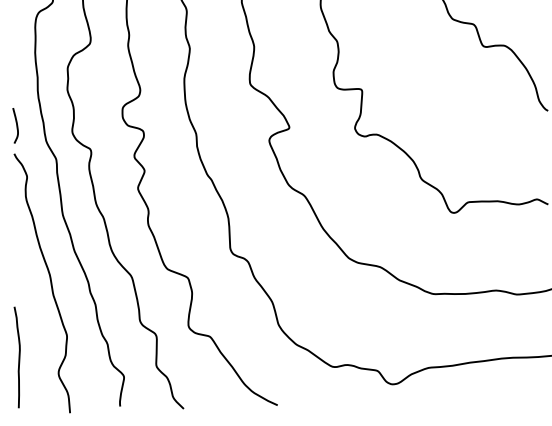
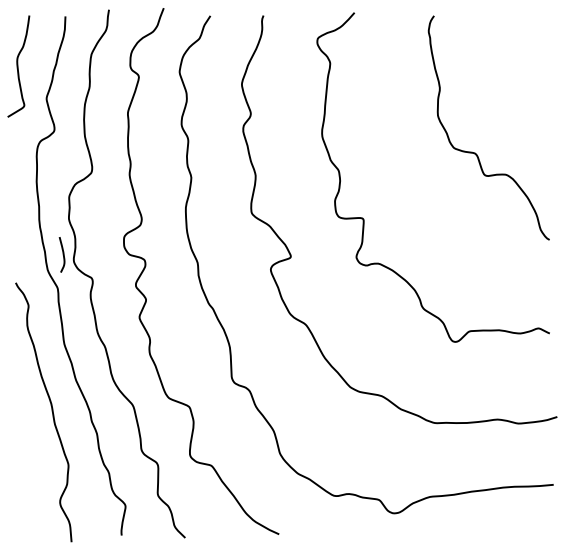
curve: (16, 125) -> (62, 254), moved
curve: (19, 357) -> (20, 486), removed

